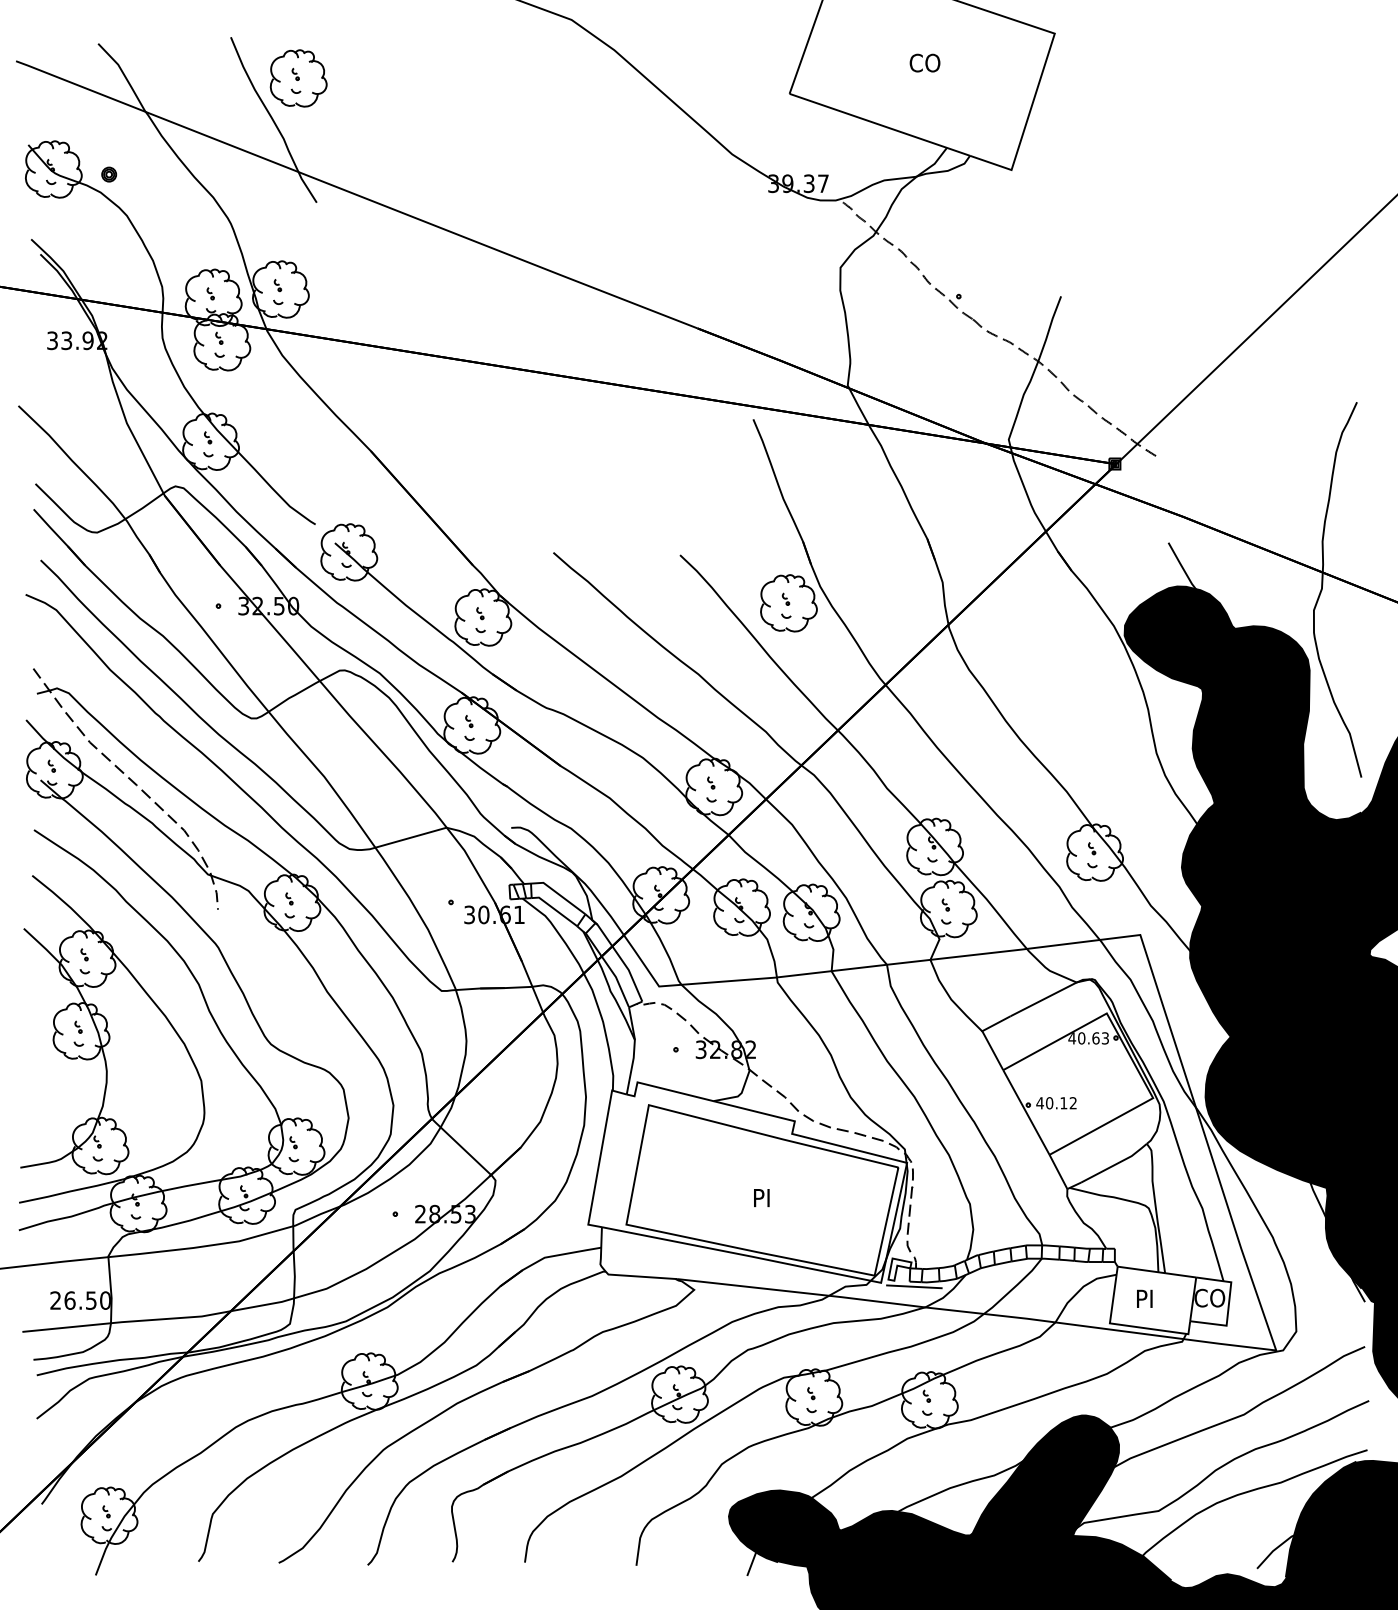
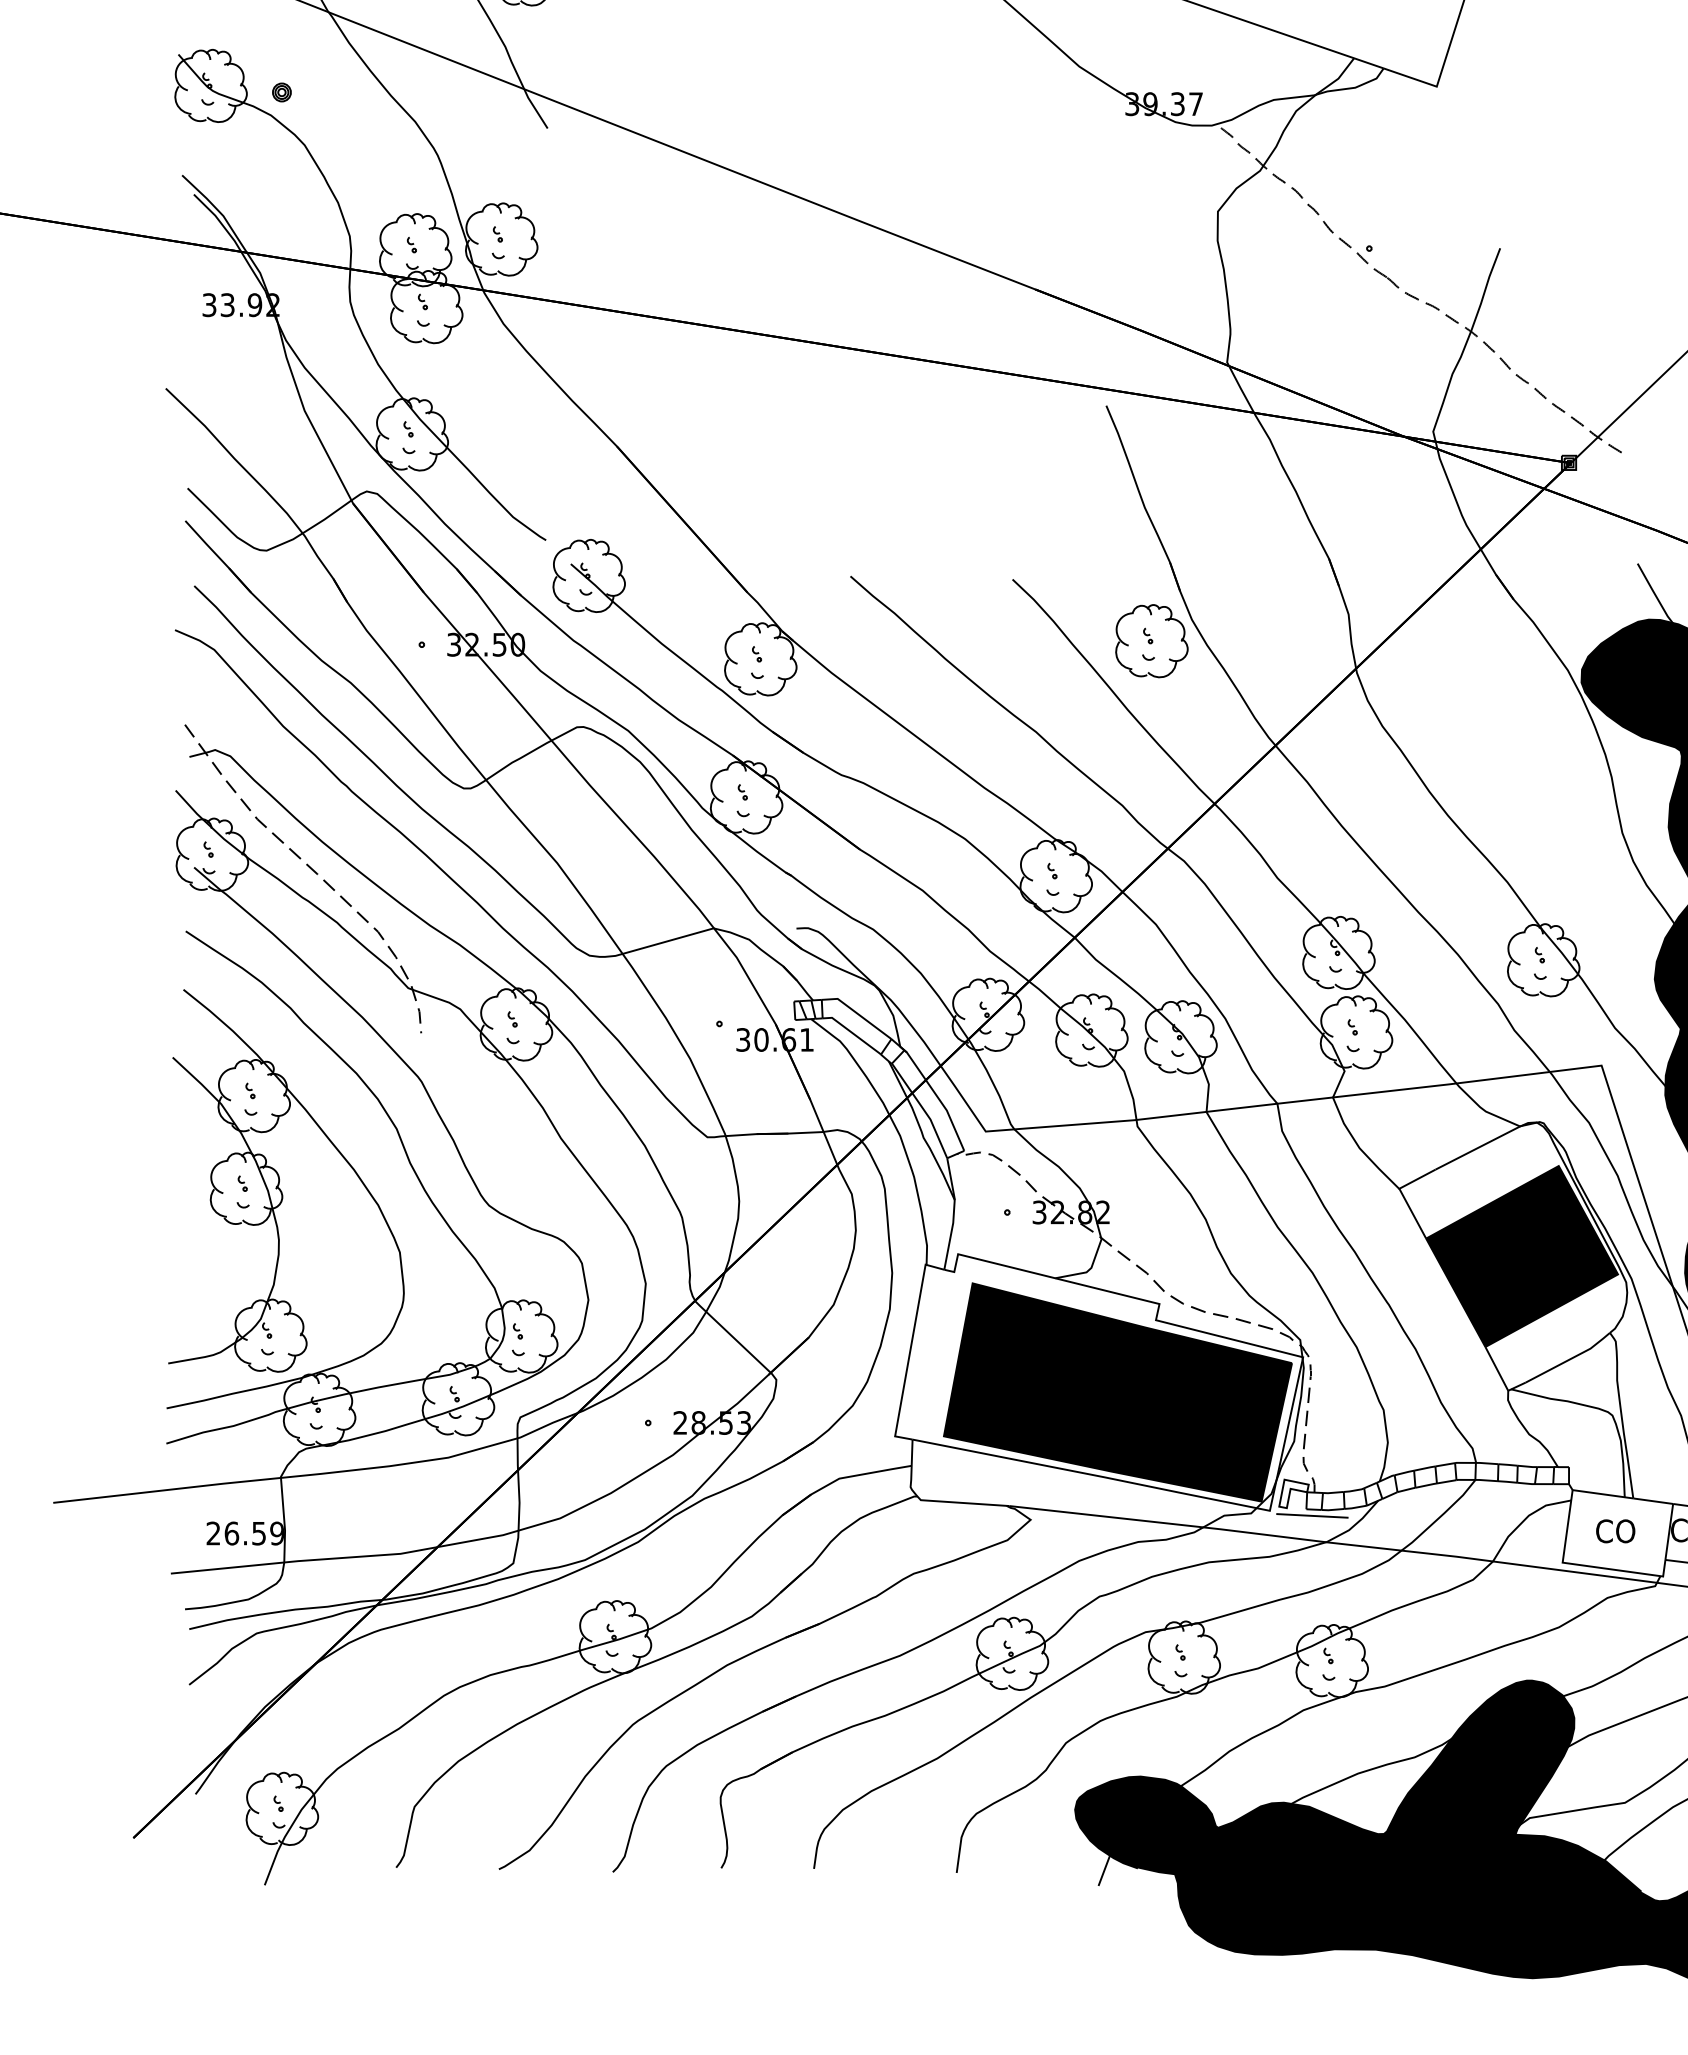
fill: (1078, 1083) -> (1522, 1255), added
fill: (762, 1190) -> (1118, 1392), added
text: (1151, 1298) -> (1615, 1530), PI -> CO
text: (105, 1300) -> (277, 1533), 26.50 -> 26.59

